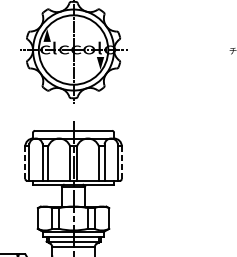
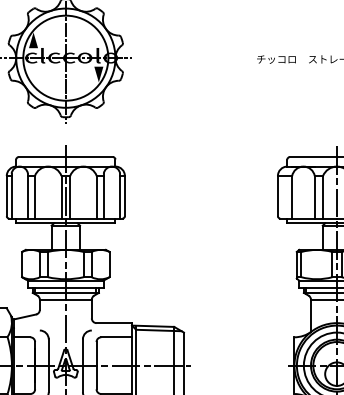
line: (25, 162) -> (6, 196), dashed -> solid
line: (121, 162) -> (124, 196), dashed -> solid

